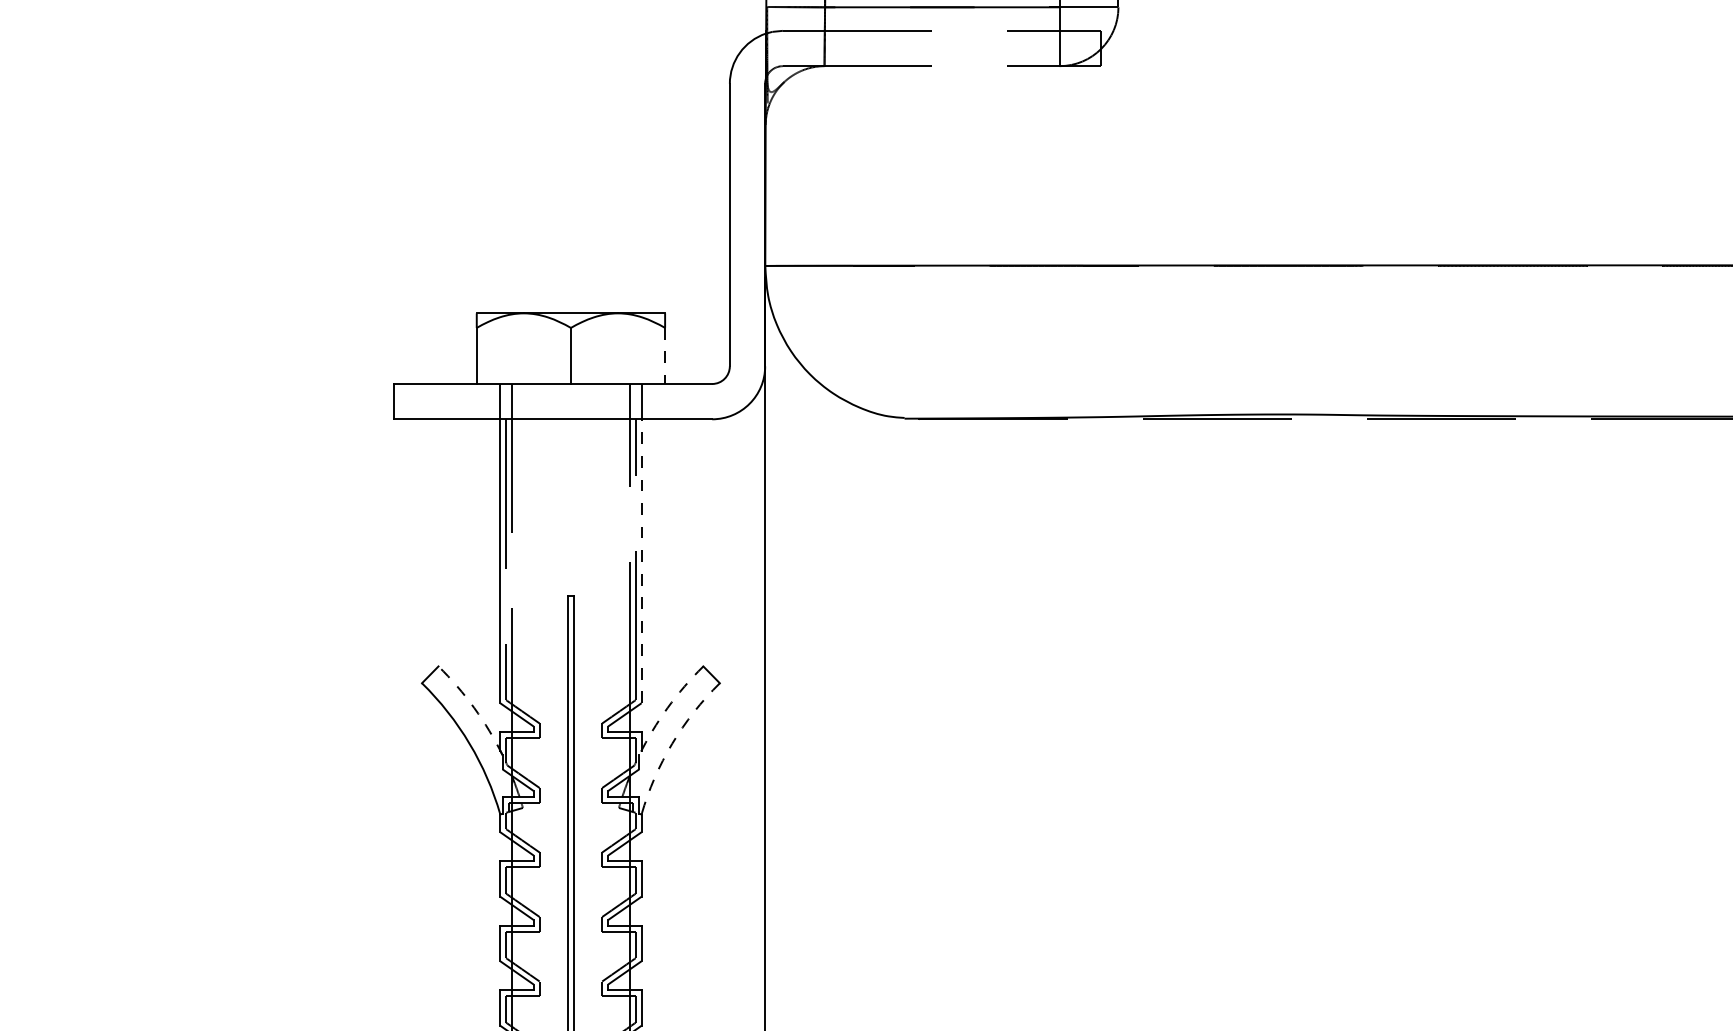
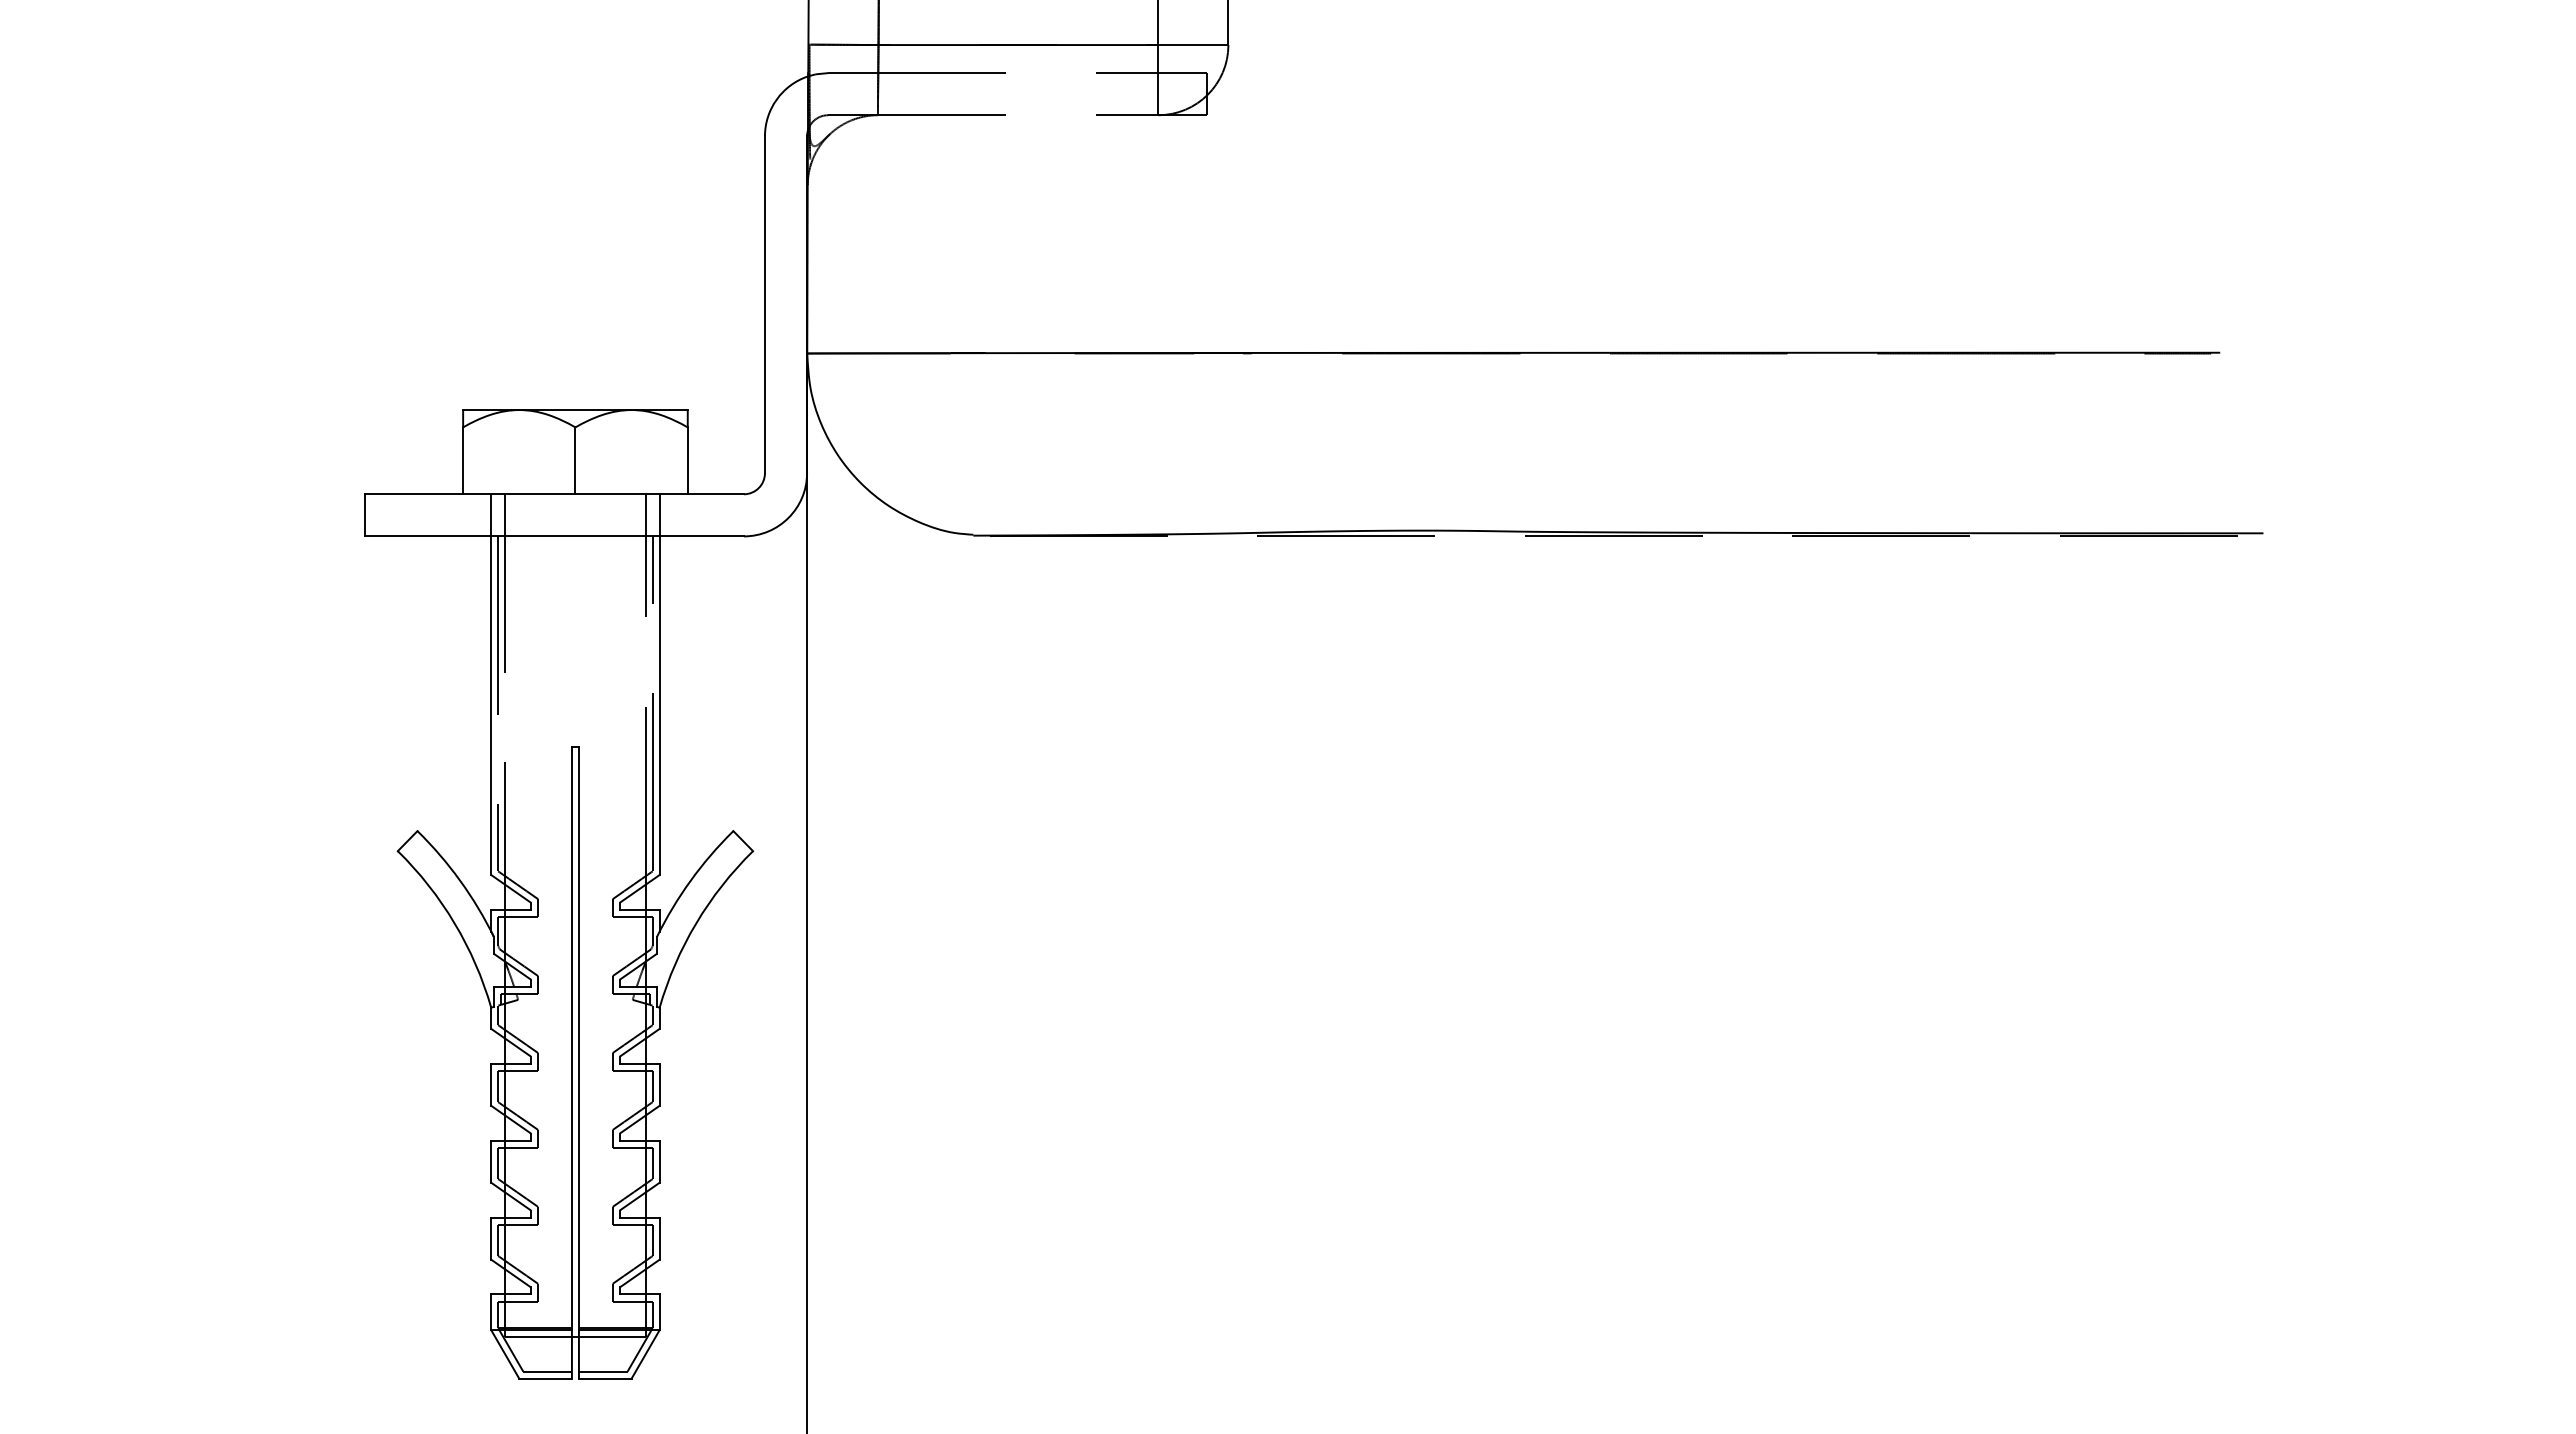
line: (664, 356) -> (687, 461), dashed -> solid
line: (641, 561) -> (659, 705), dashed -> solid
arc: (474, 707) -> (460, 880), dashed -> solid
arc: (667, 707) -> (690, 880), dashed -> solid
arc: (672, 743) -> (696, 923), dashed -> solid

